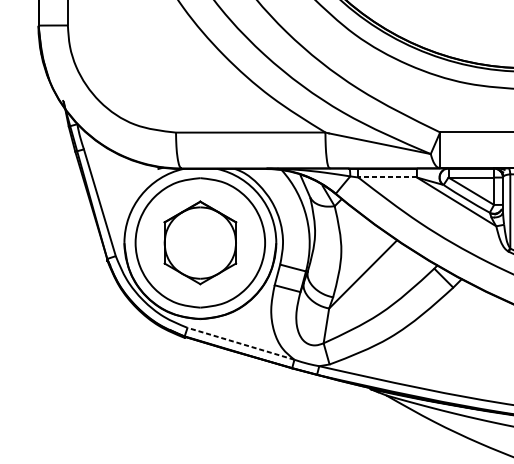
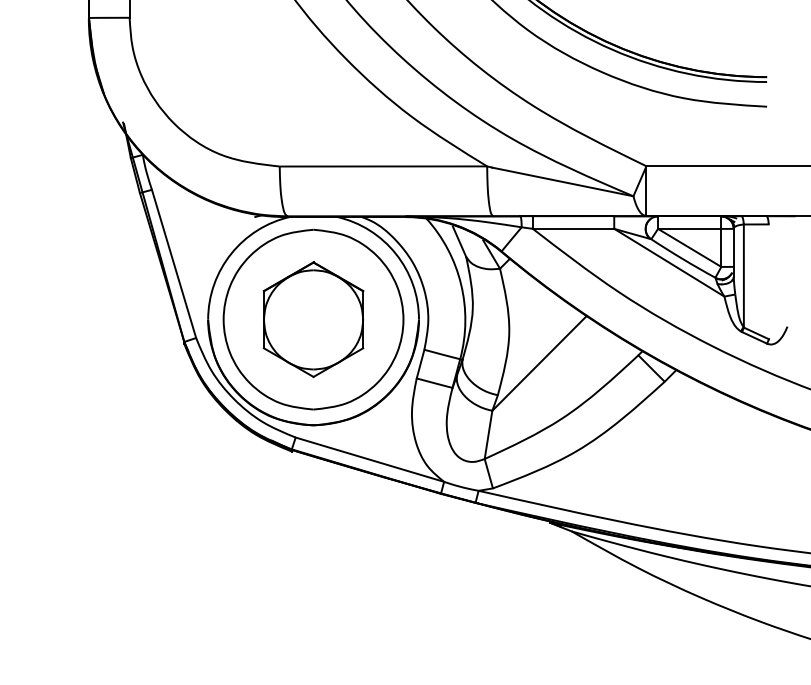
line: (387, 177) -> (573, 228), dashed -> solid
line: (240, 343) -> (369, 459), dashed -> solid

